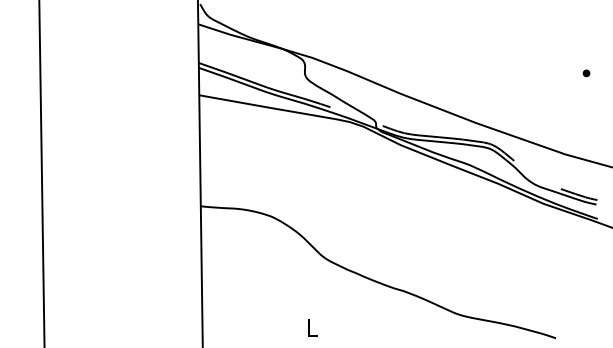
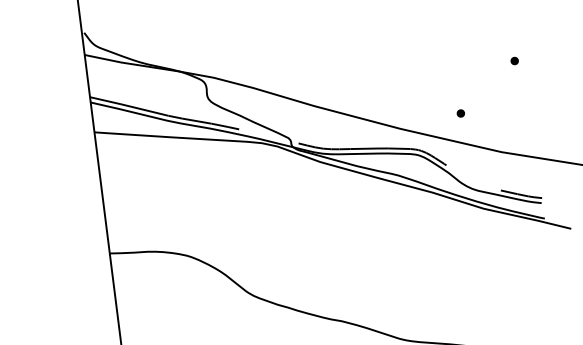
part: (532, 115) -> (460, 113), added

